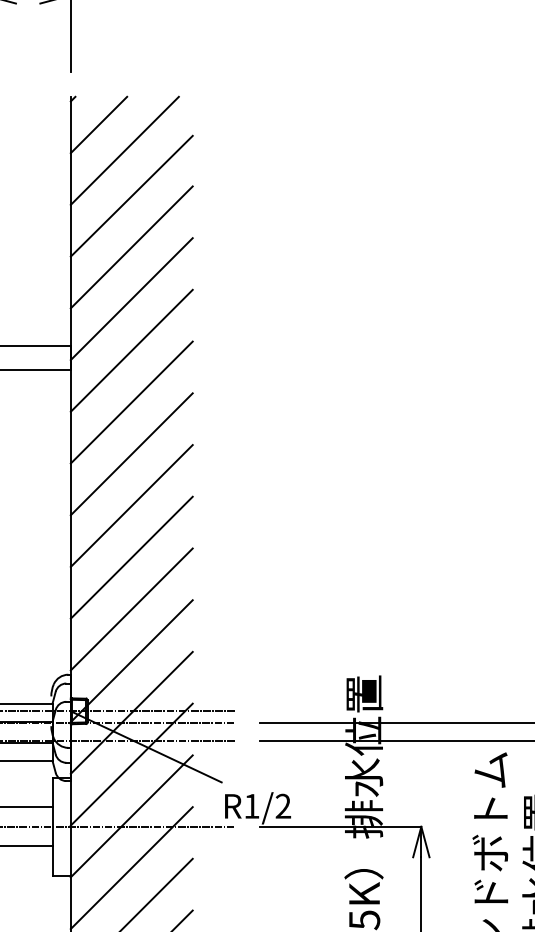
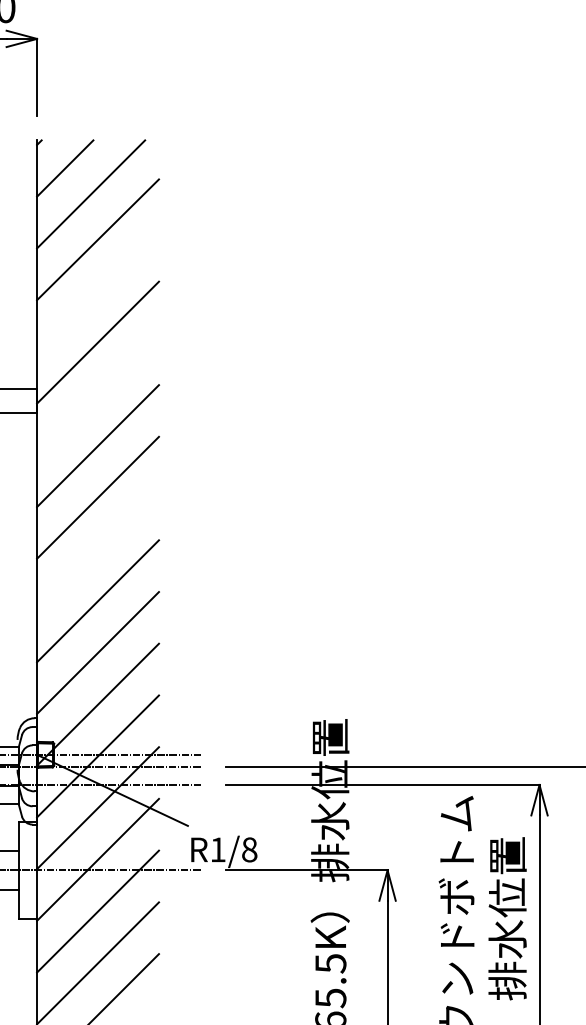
line: (132, 246) -> (98, 290), removed
line: (132, 350) -> (98, 394), removed
line: (132, 505) -> (98, 549), removed
text: (283, 805) -> (249, 849), R1/2 -> R1/8

